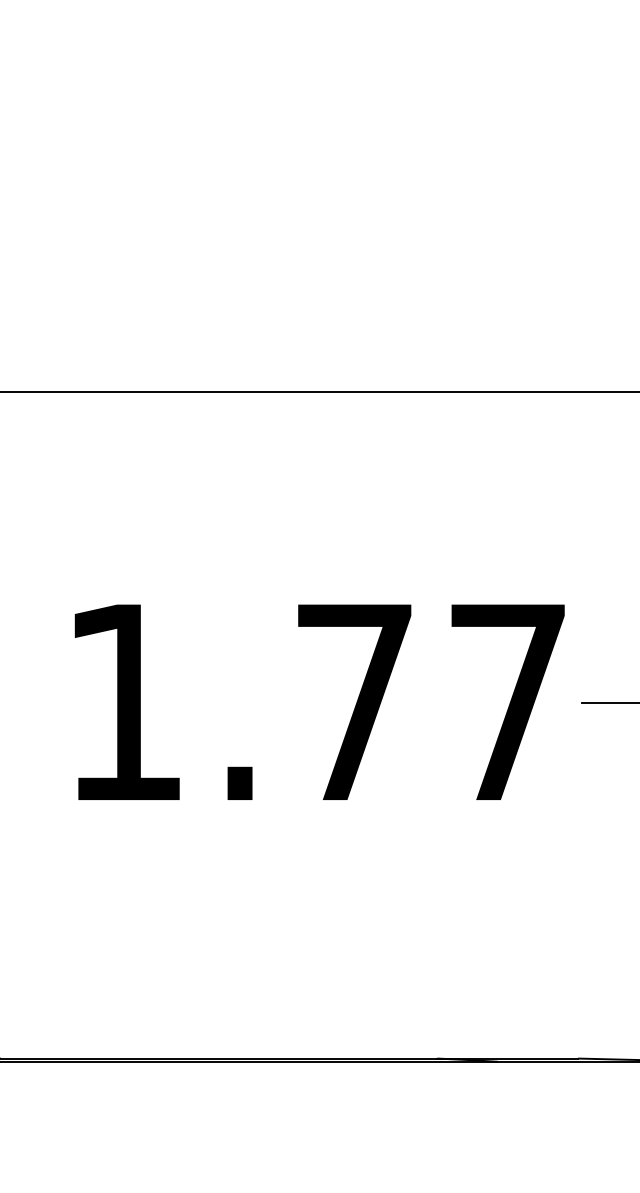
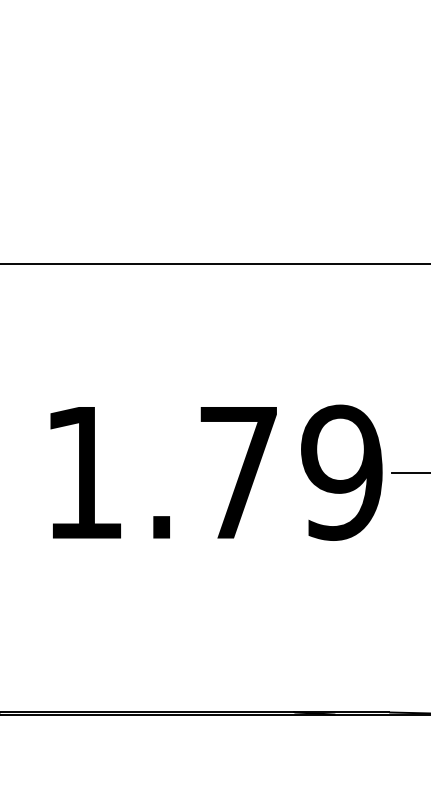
text: (507, 701) -> (341, 472), 1.77 -> 1.79

